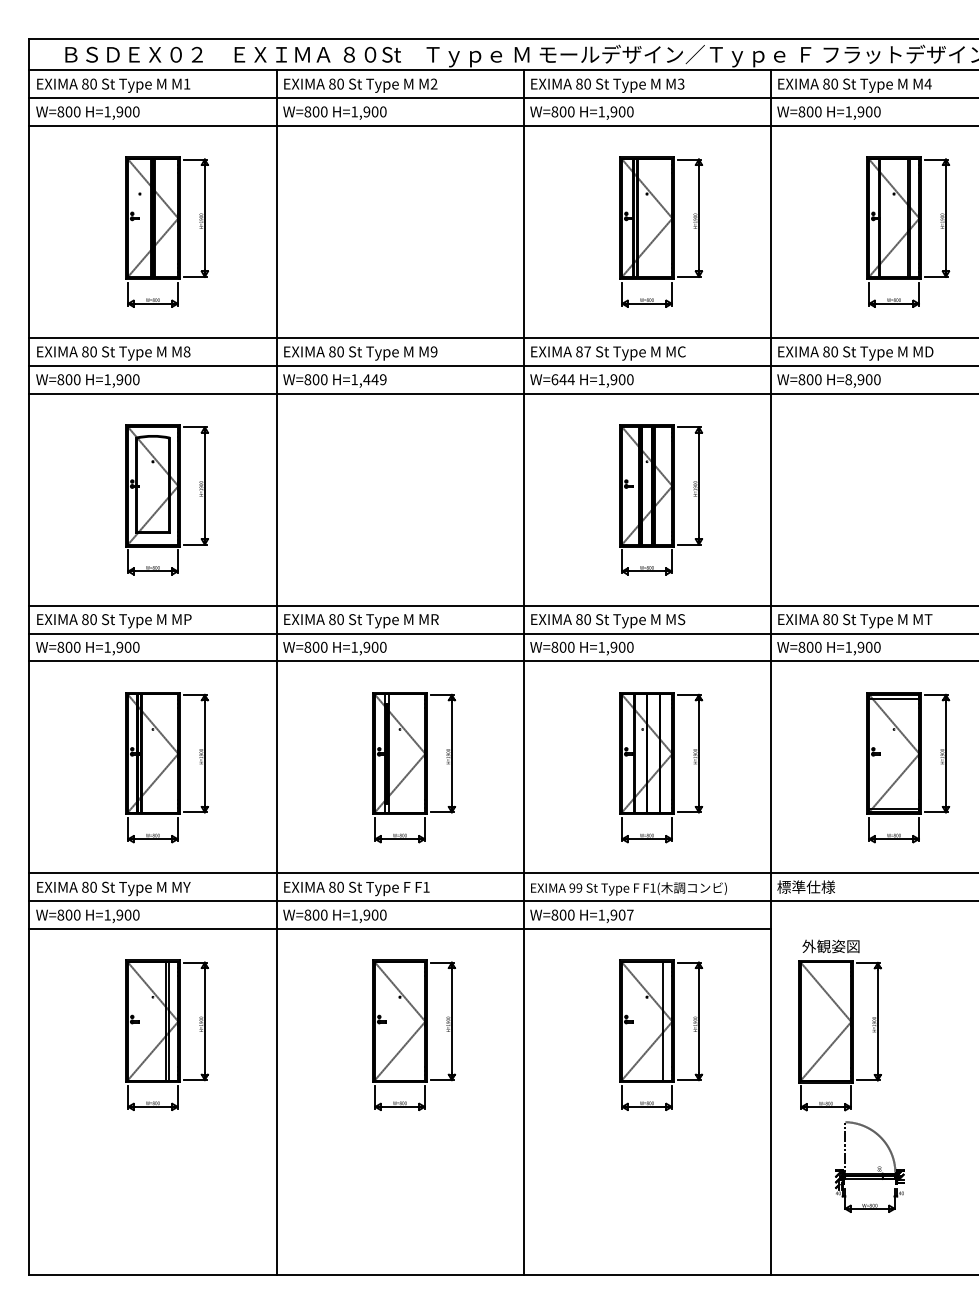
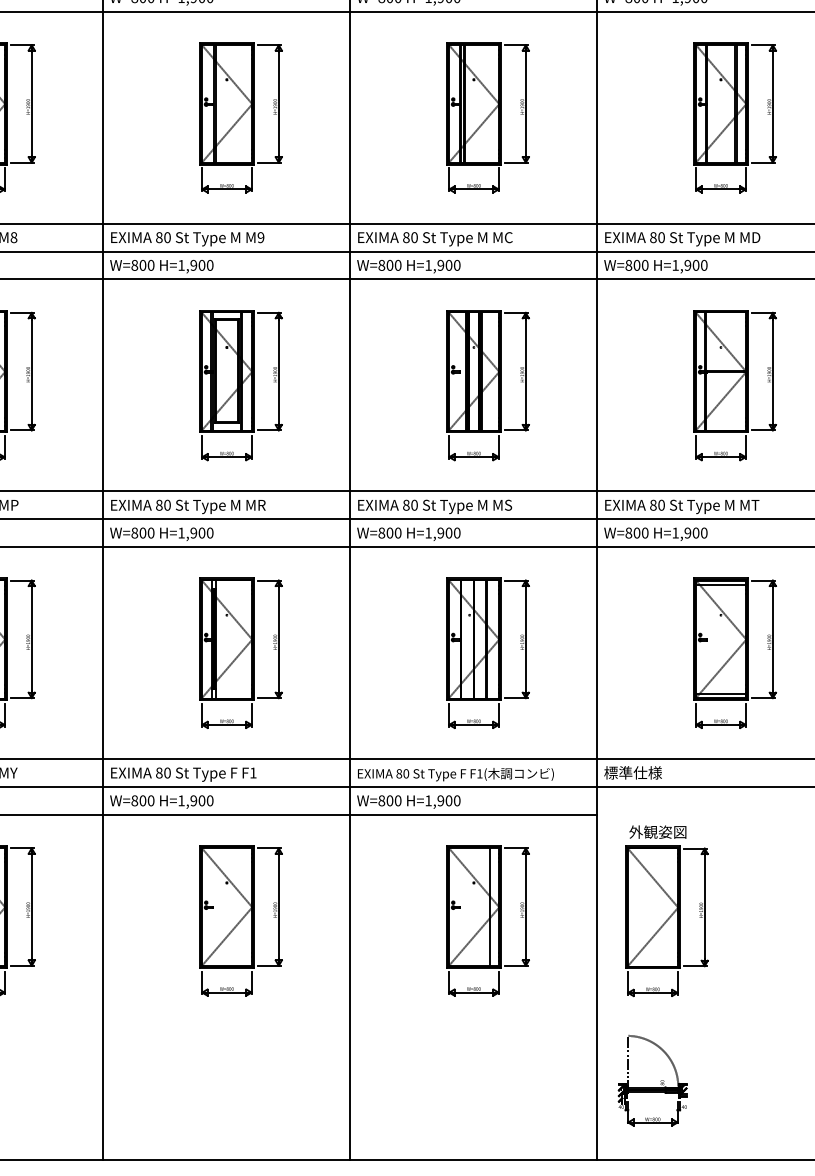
part: (413, 231) -> (240, 117), added
text: (587, 351) -> (414, 237), 87 -> 80
text: (374, 379) -> (201, 265), H=1,449 -> H=1,900
text: (562, 379) -> (389, 265), W=644 -> W=800
text: (848, 379) -> (675, 265), H=8,900 -> H=1,900
part: (413, 499) -> (240, 385), added
part: (908, 499) -> (735, 385), added
text: (575, 887) -> (402, 773), 99 -> 80
text: (630, 914) -> (457, 800), H=1,907 -> H=1,900
part: (869, 1173) -> (652, 1087), moved

